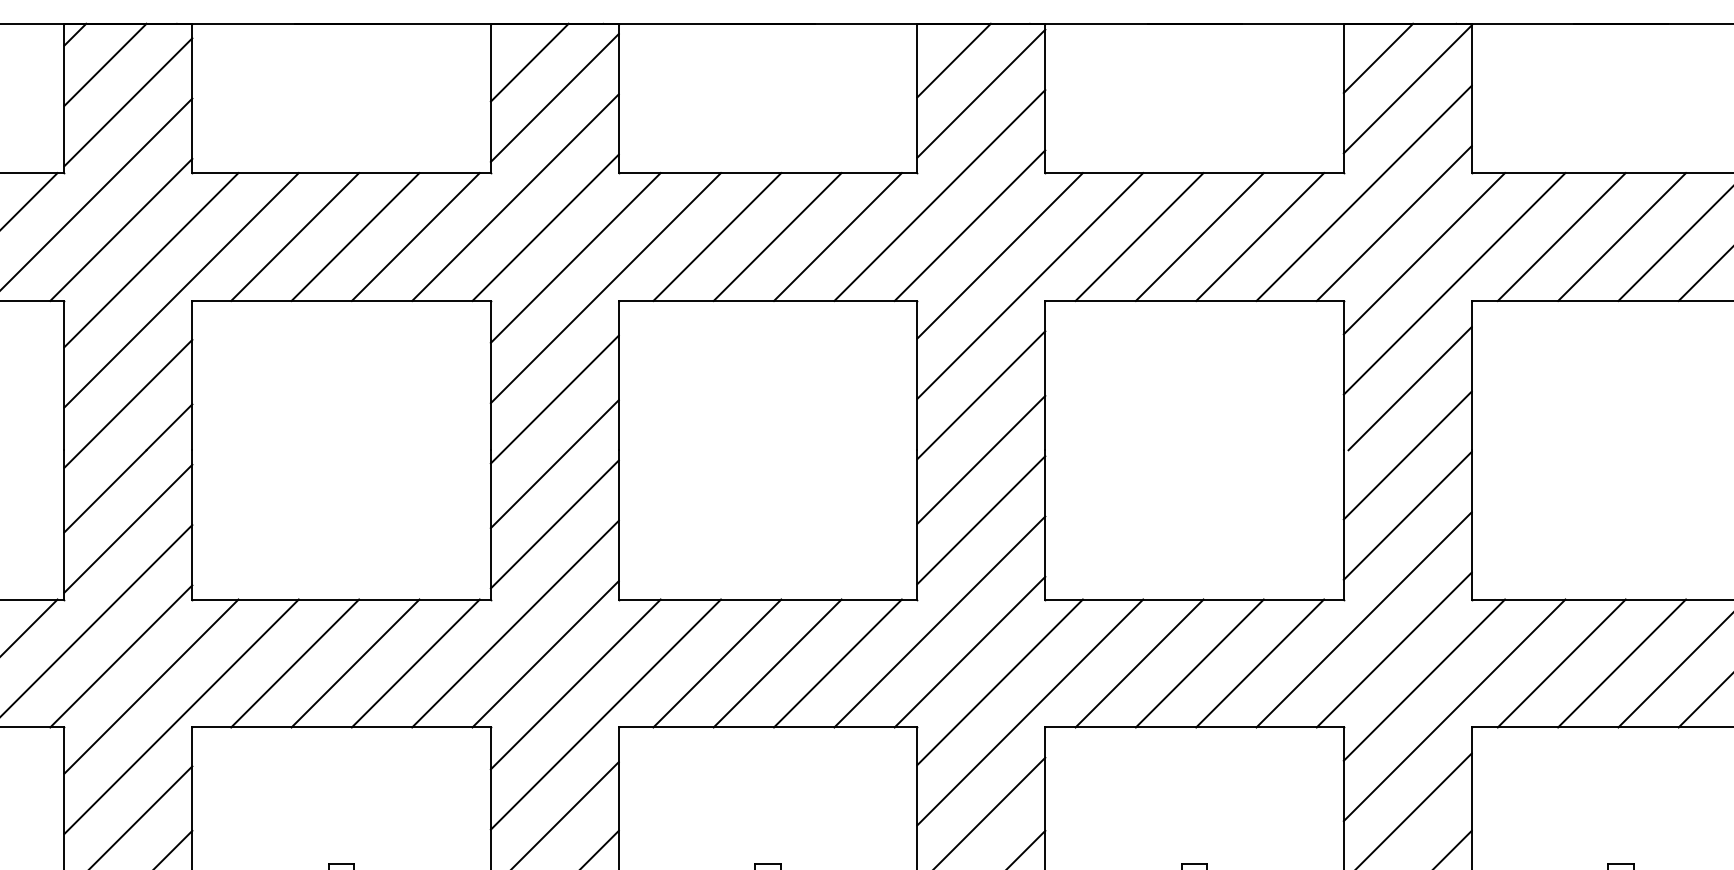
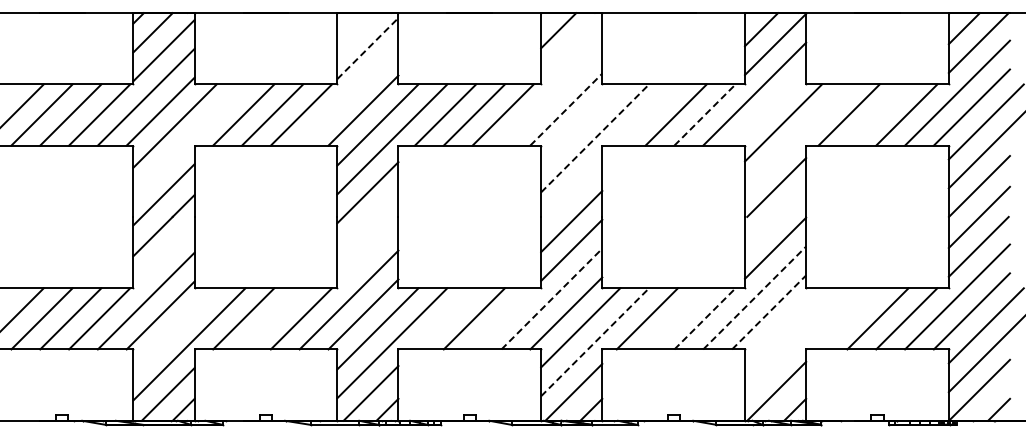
line: (528, 62) -> (355, 31), removed
line: (980, 93) -> (571, 46), removed
line: (556, 97) -> (368, 48), solid -> dashed
line: (938, 194) -> (551, 94), removed
line: (514, 196) -> (348, 95), removed
line: (1395, 223) -> (769, 108), removed
line: (970, 225) -> (566, 109), solid -> dashed
line: (1137, 235) -> (646, 114), removed
line: (1261, 235) -> (705, 114), solid -> dashed
line: (1621, 235) -> (877, 114), removed
line: (999, 254) -> (580, 123), removed
line: (1453, 284) -> (797, 137), removed
line: (1031, 286) -> (595, 138), solid -> dashed
line: (181, 290) -> (189, 140), removed
line: (980, 394) -> (571, 190), removed
line: (1407, 455) -> (775, 219), removed
line: (554, 463) -> (367, 223), removed
line: (554, 522) -> (367, 251), removed
line: (127, 528) -> (163, 254), removed
line: (941, 620) -> (552, 298), solid -> dashed
line: (1363, 620) -> (754, 298), solid -> dashed
line: (1395, 650) -> (769, 312), solid -> dashed
line: (355, 662) -> (272, 318), removed
line: (717, 662) -> (445, 318), removed
line: (836, 662) -> (502, 318), removed
line: (1198, 662) -> (675, 318), removed
line: (1261, 662) -> (705, 318), solid -> dashed
line: (1560, 662) -> (848, 318), removed
line: (1424, 679) -> (783, 326), removed
line: (150, 685) -> (174, 329), removed
line: (1031, 710) -> (595, 341), solid -> dashed
line: (1453, 710) -> (797, 341), removed

